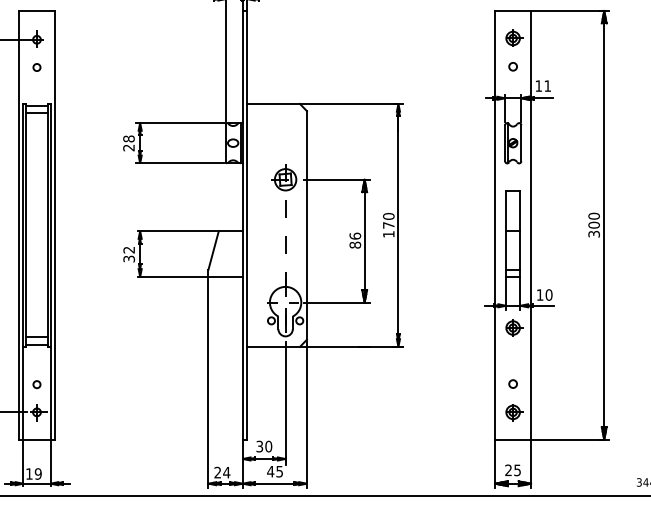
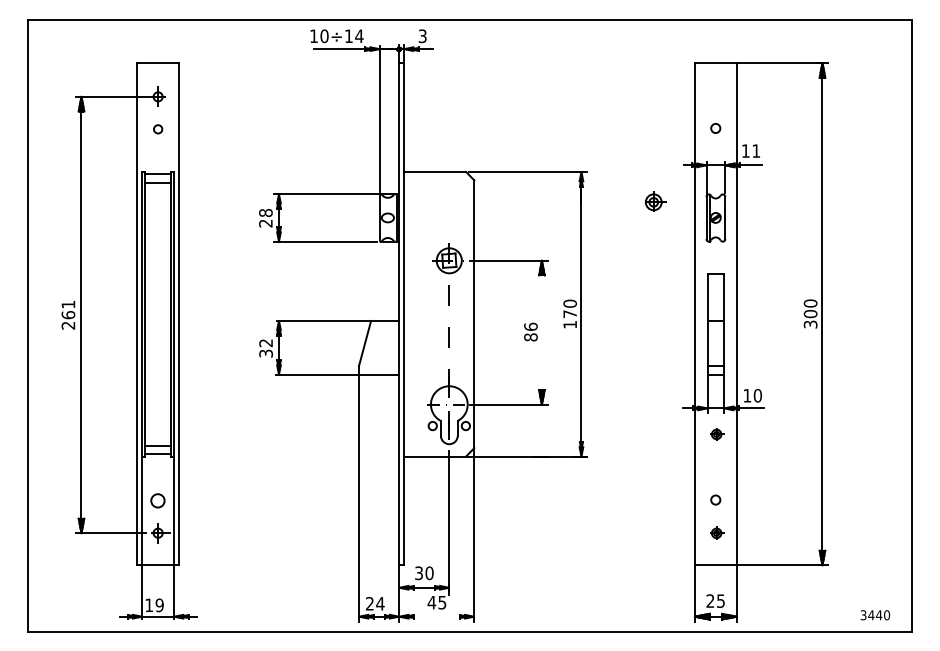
part: (514, 37) -> (655, 201), moved
line: (364, 241) -> (541, 332), removed
part: (514, 328) -> (717, 434), size x0.6
circle: (37, 384) -> (158, 500), size x1.6
part: (514, 412) -> (717, 533), size x0.6
line: (274, 483) -> (436, 616), removed

